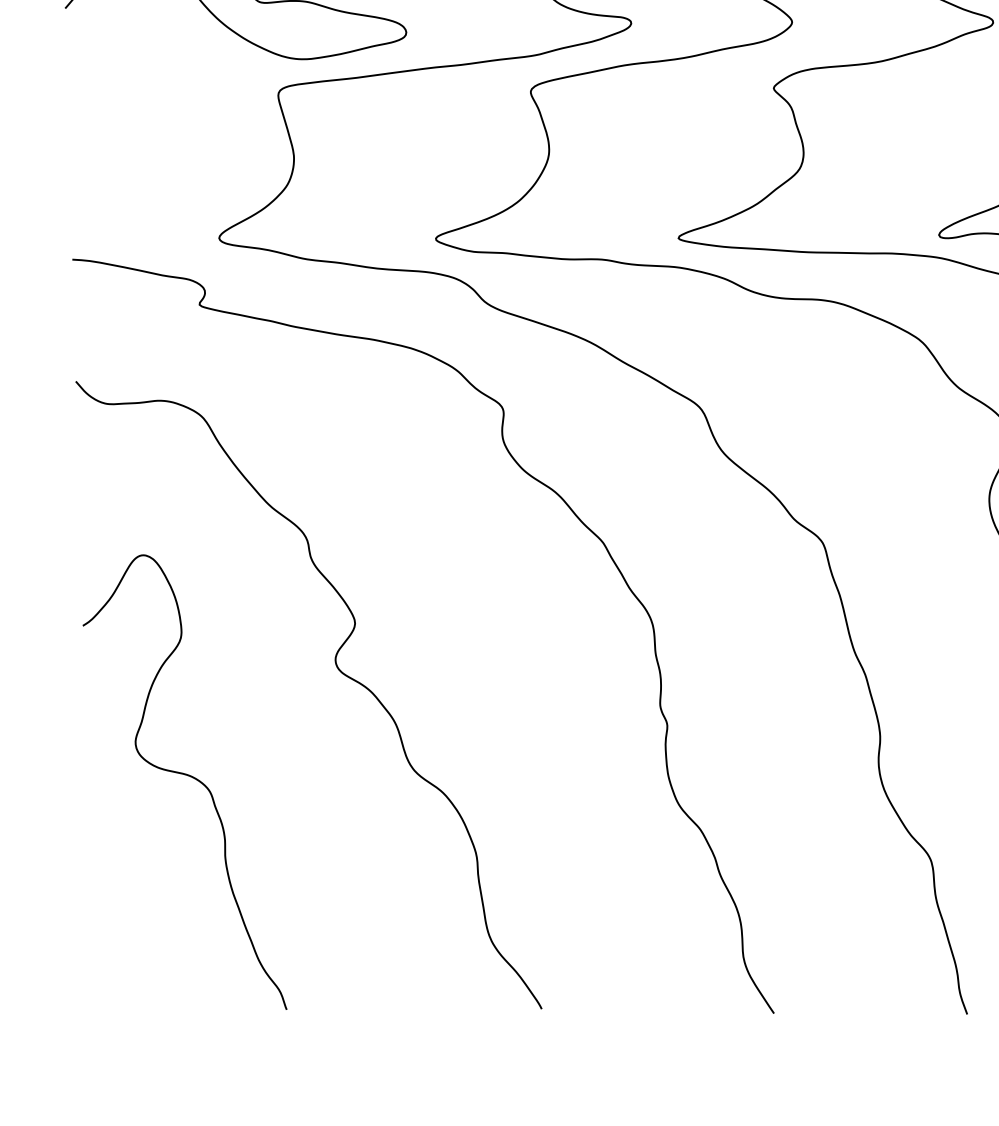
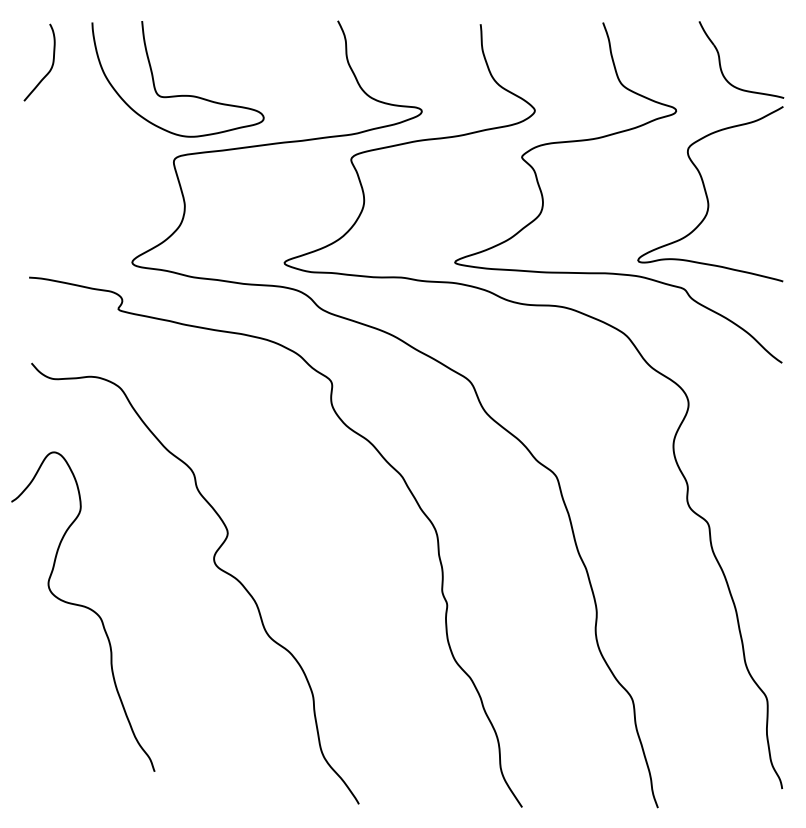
curve: (185, 776) -> (83, 607), moved

